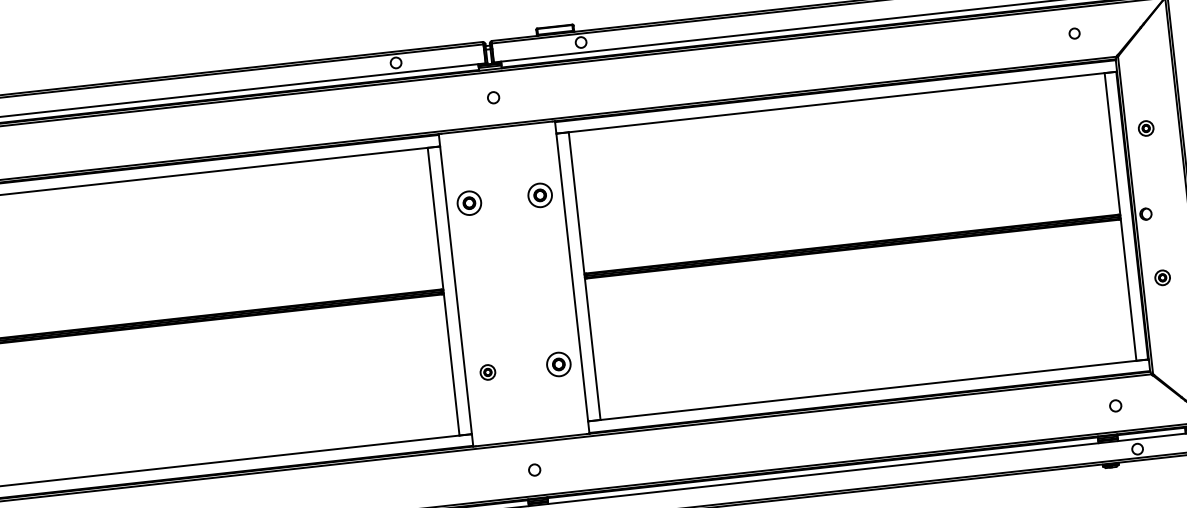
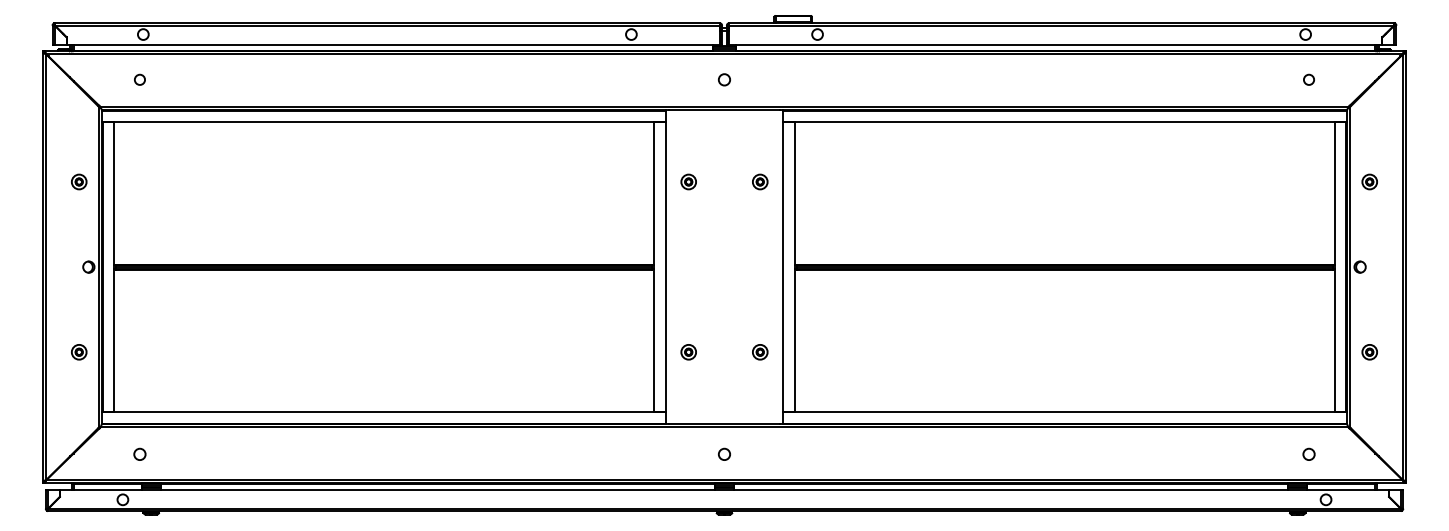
part: (540, 194) -> (760, 181), size x0.62
part: (468, 202) -> (688, 181), size x0.62
part: (1162, 278) -> (1369, 352), moved
part: (559, 364) -> (760, 352), size x0.62

